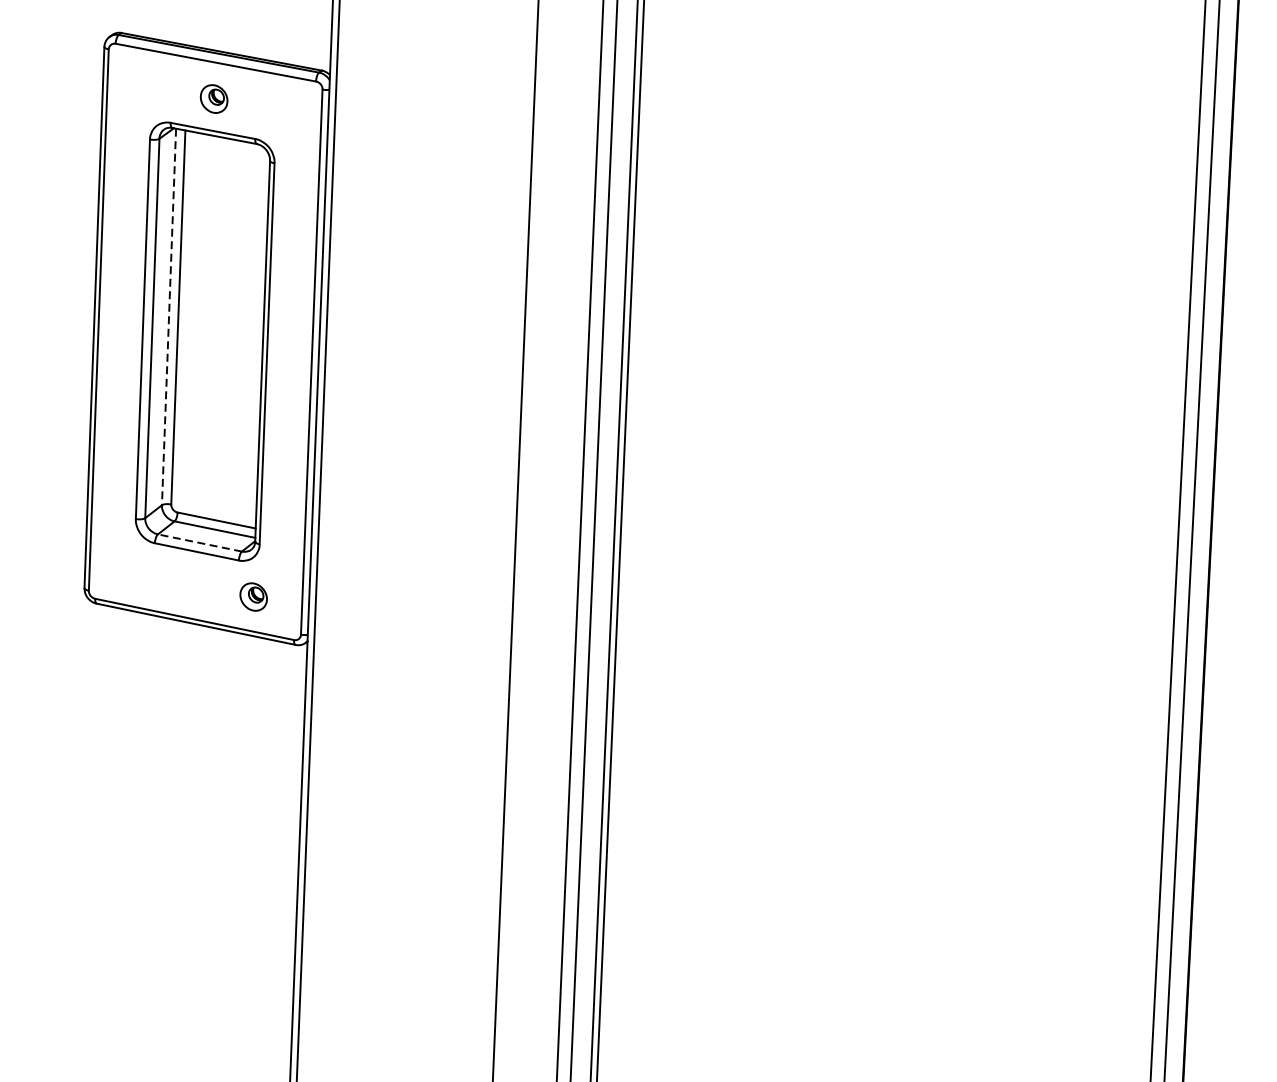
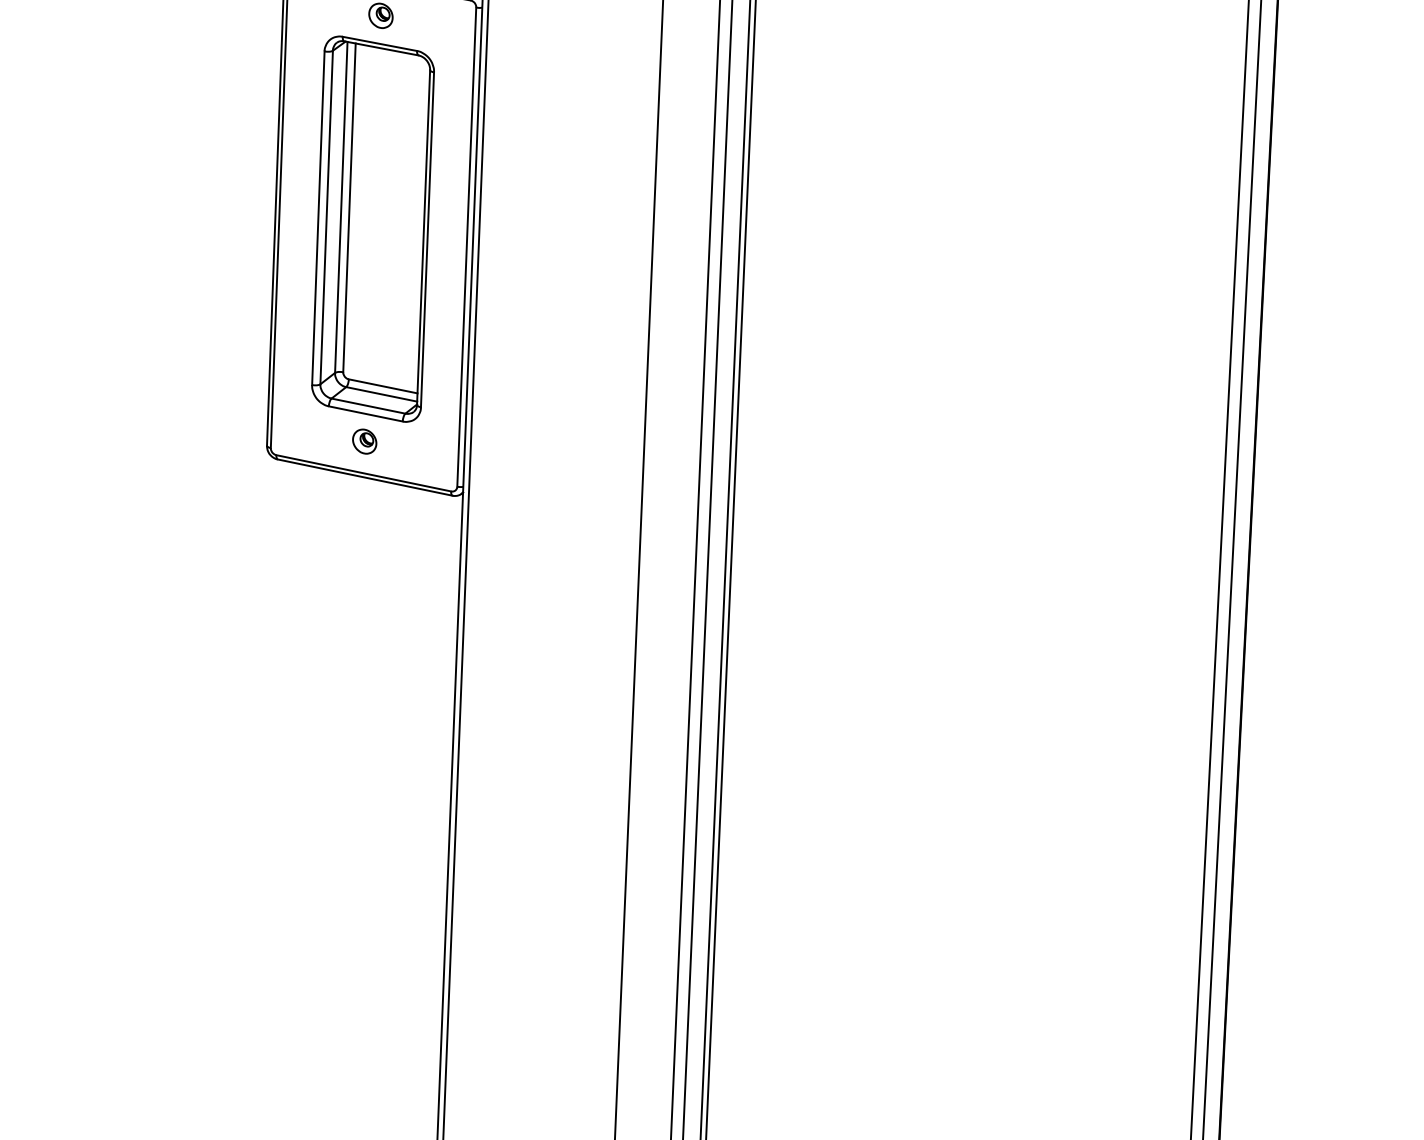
line: (169, 317) -> (341, 207), dashed -> solid
line: (199, 543) -> (368, 406), dashed -> solid
part: (253, 596) -> (364, 441), moved

